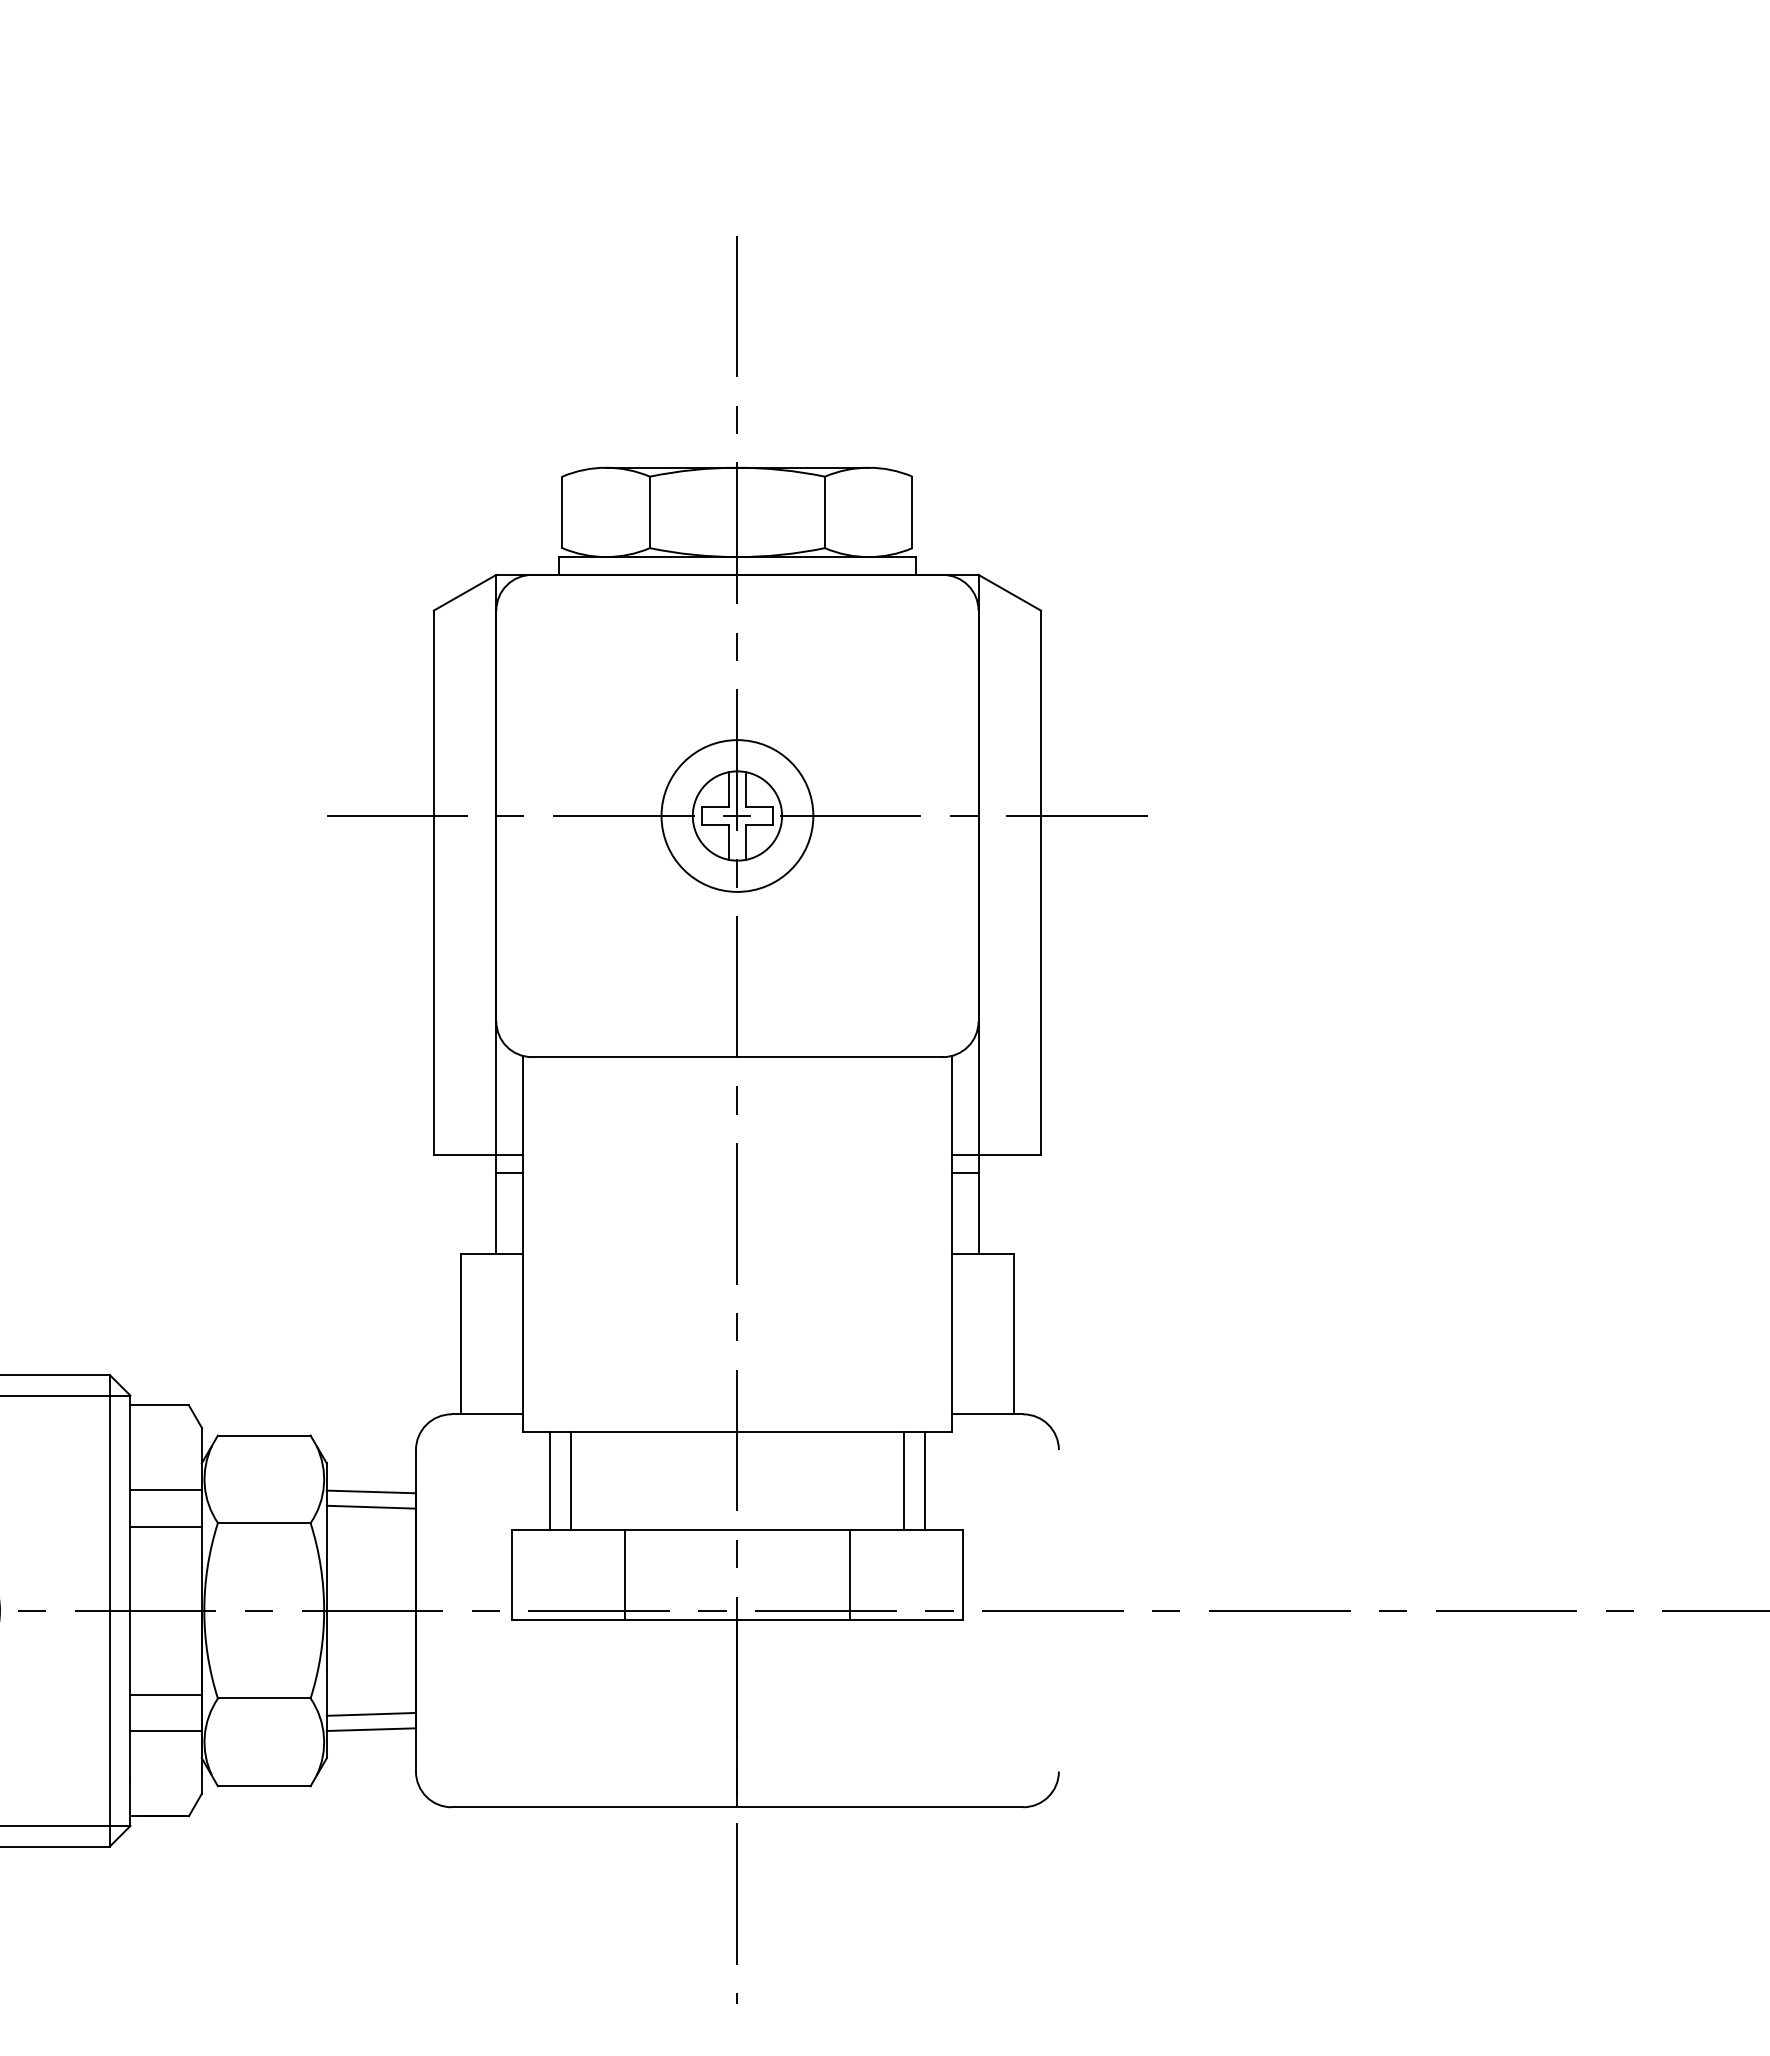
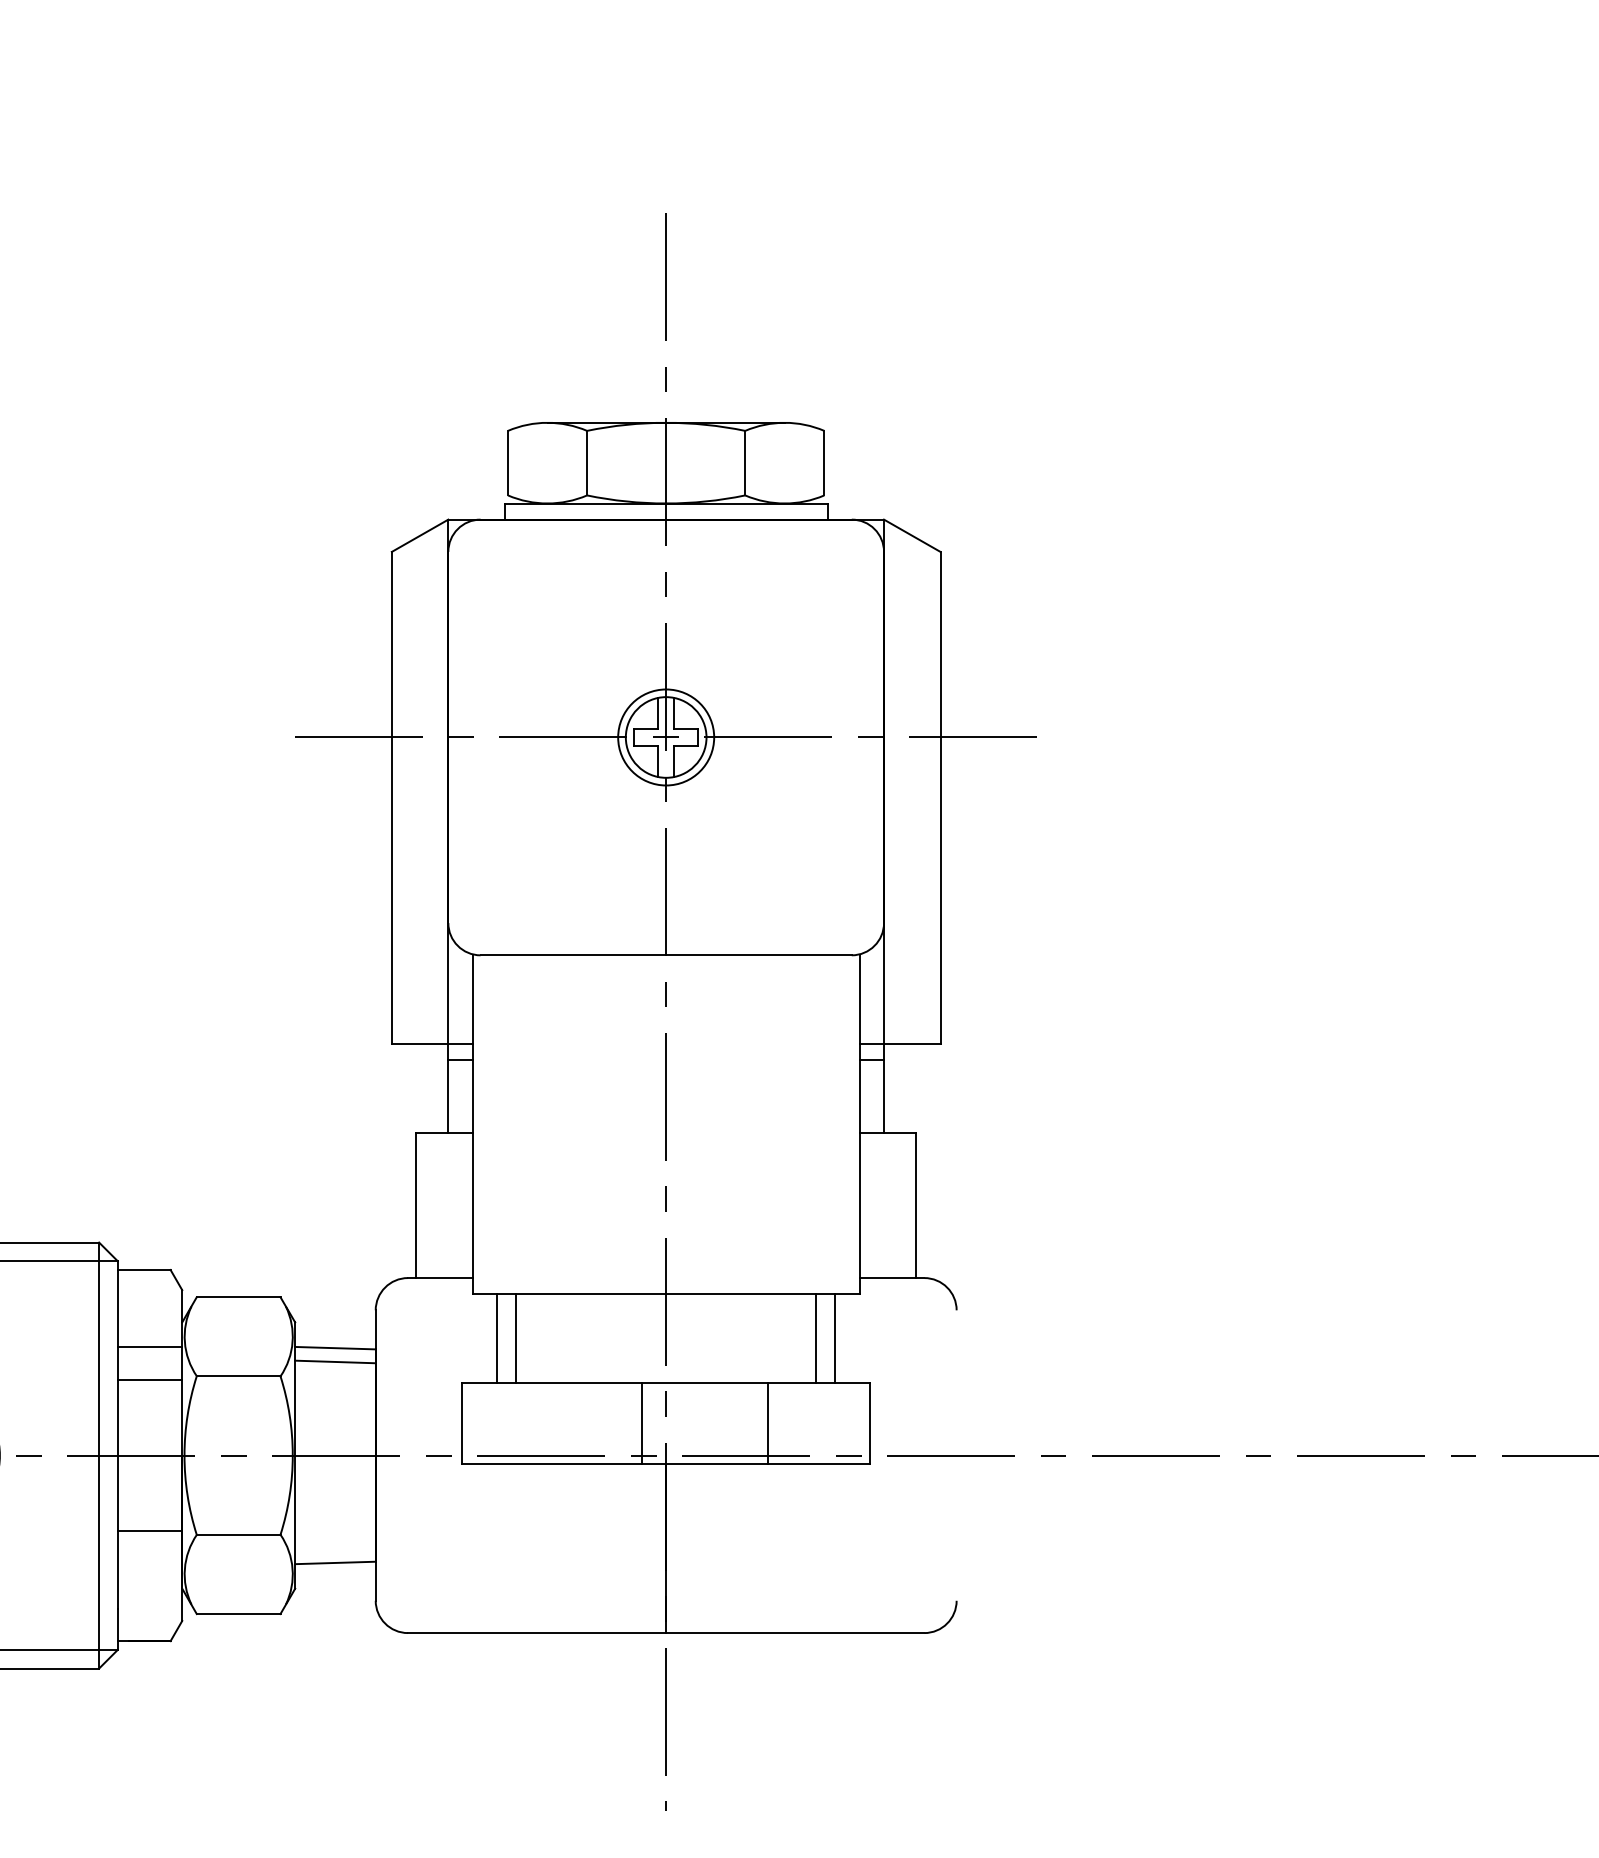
circle: (737, 815) -> (666, 737), size x0.7
line: (624, 1574) -> (641, 1422), moved
line: (370, 1713) -> (334, 1548), removed
line: (165, 1731) -> (149, 1564), removed

